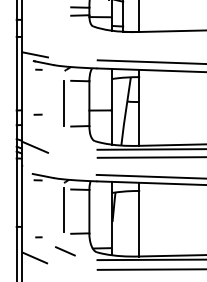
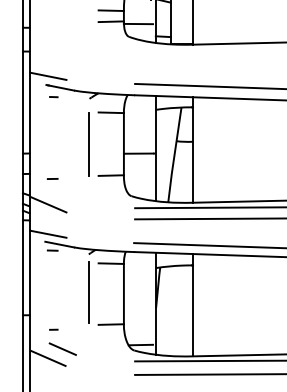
line: (37, 114) -> (51, 178), moved
line: (35, 168) -> (49, 234), added
line: (65, 251) -> (62, 349), moved

